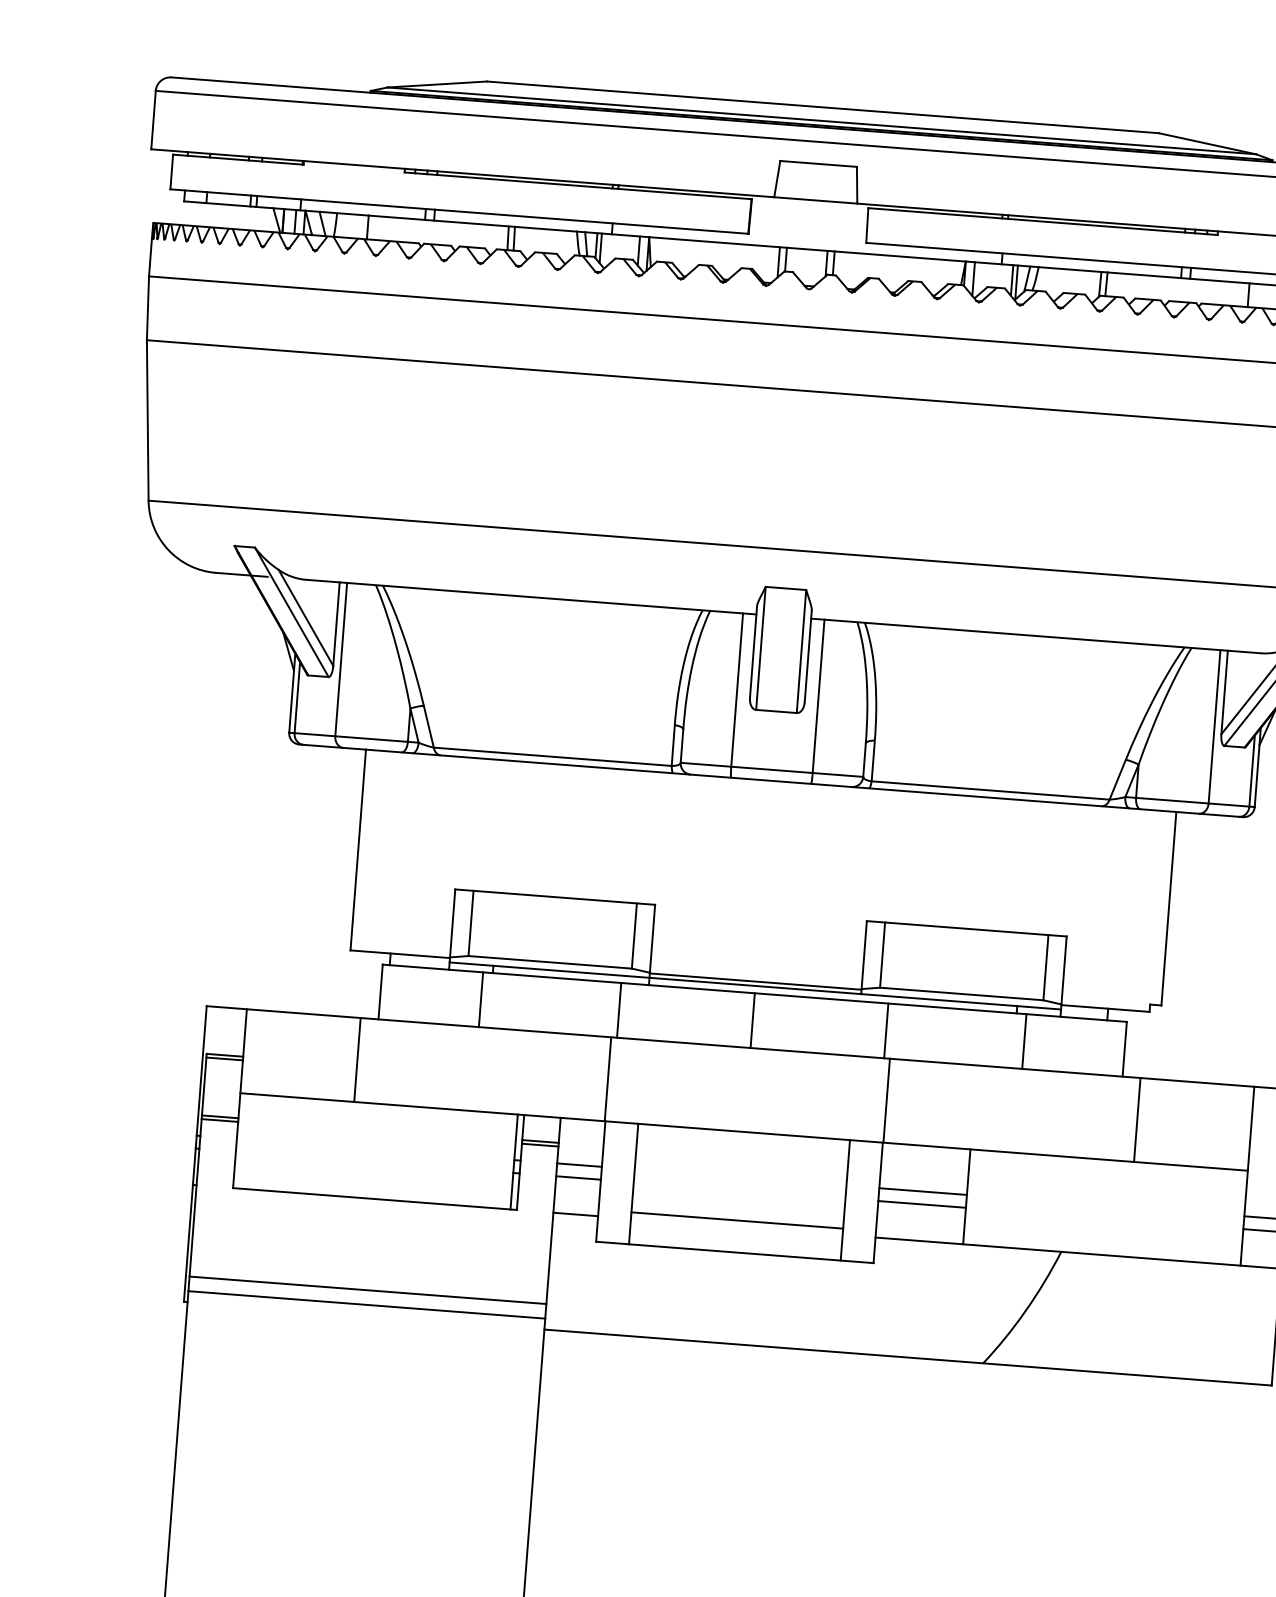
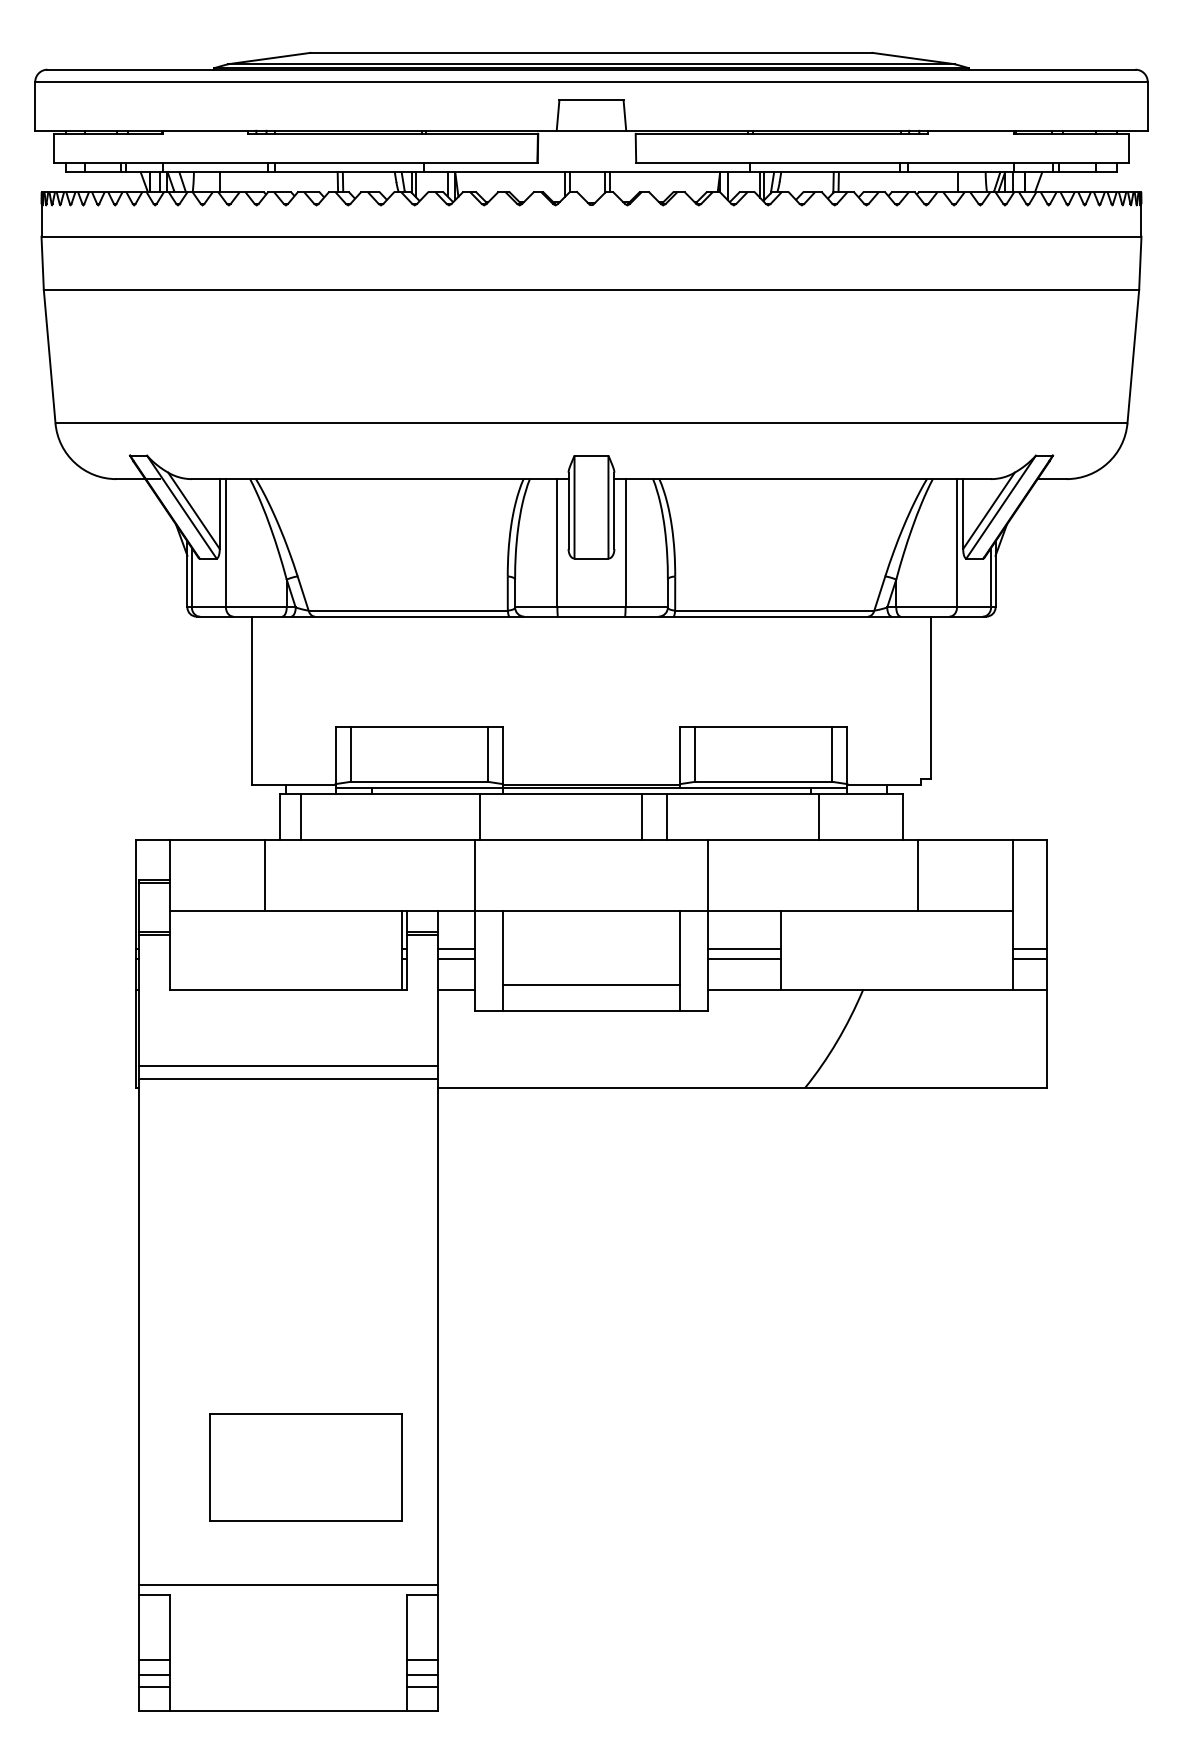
line: (481, 999) -> (301, 817), moved
line: (752, 1020) -> (641, 817), moved
line: (886, 1031) -> (667, 817), moved

